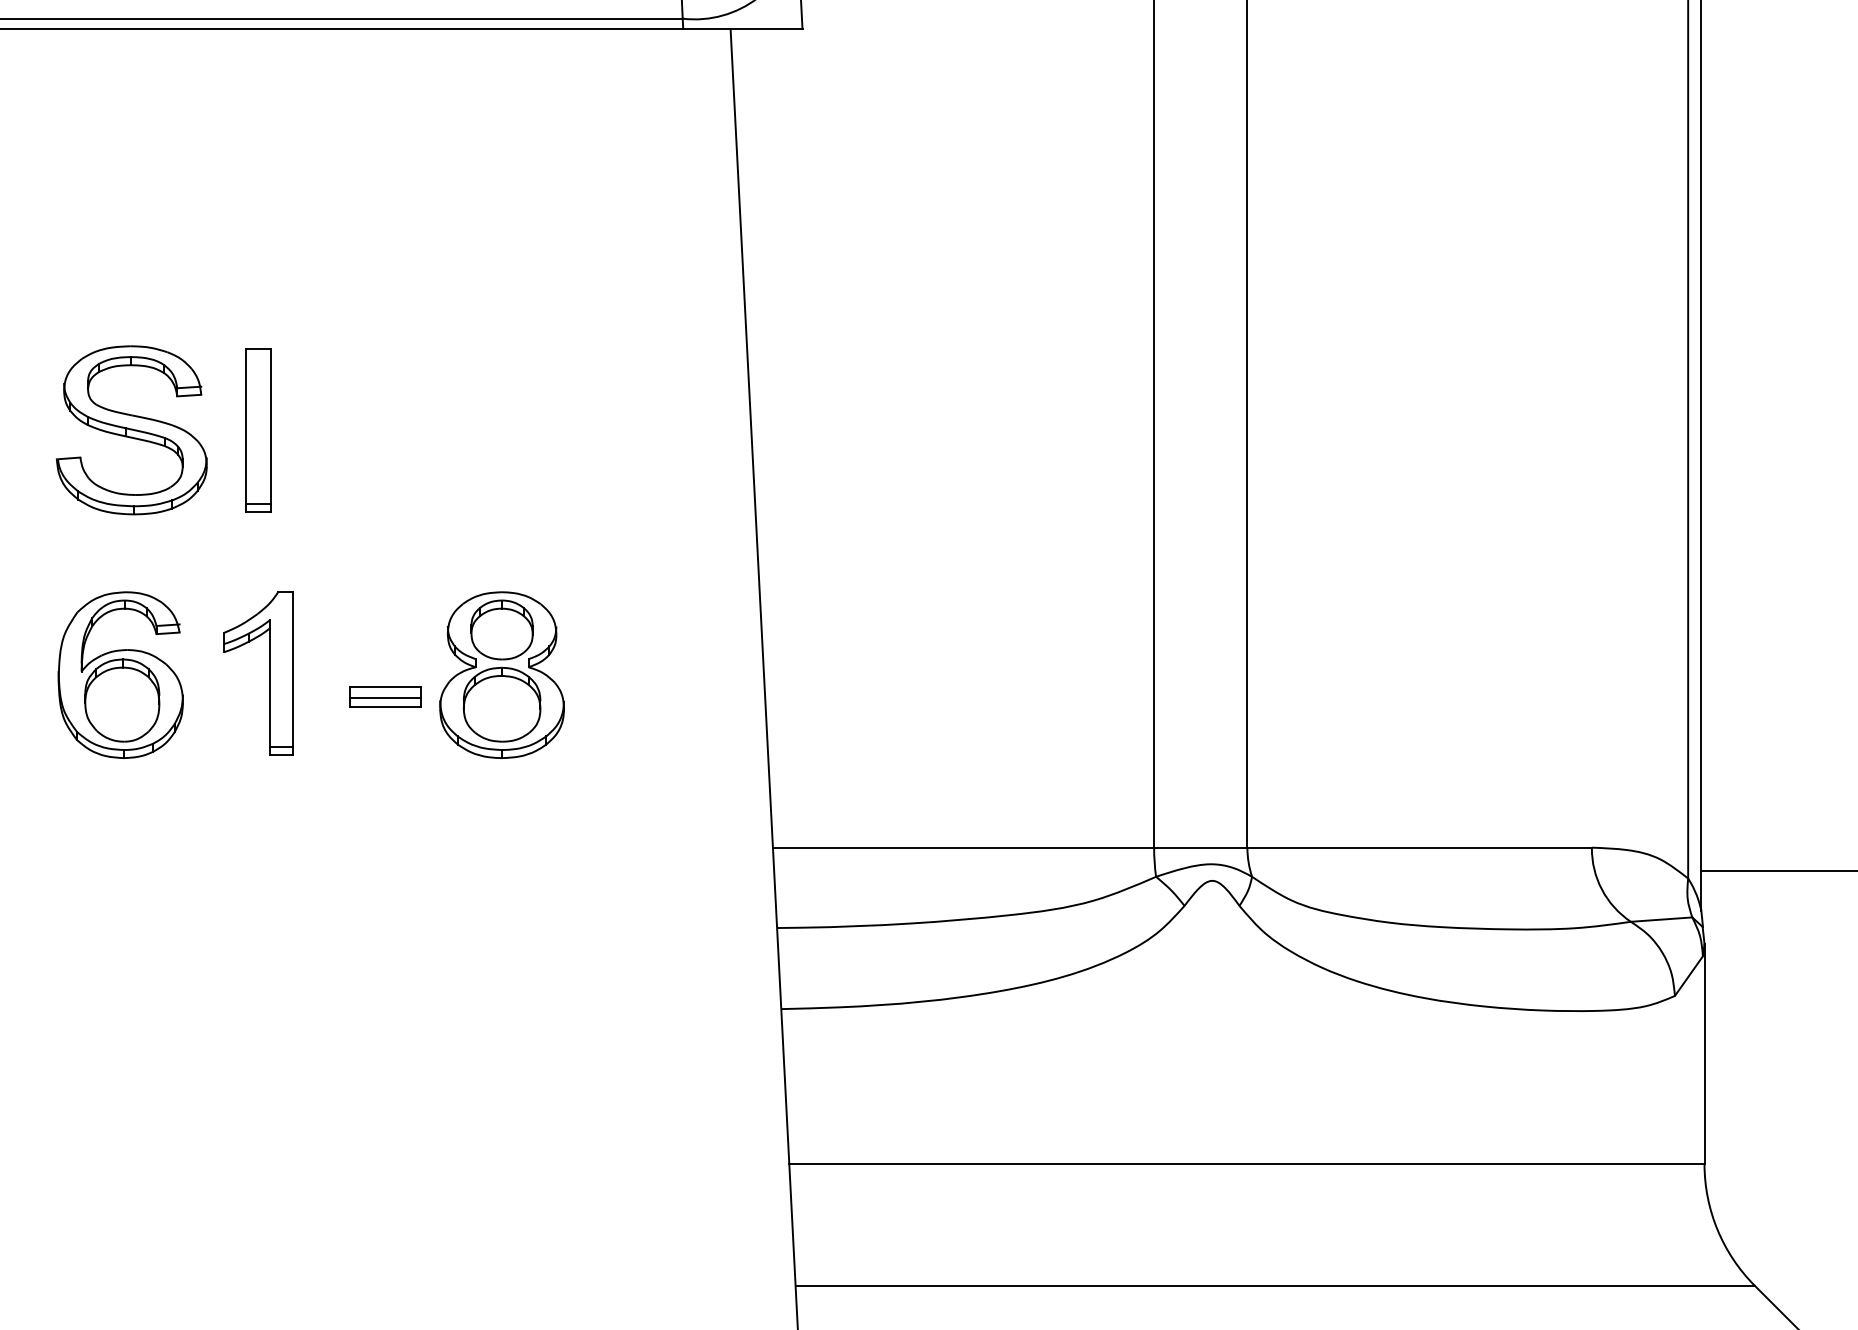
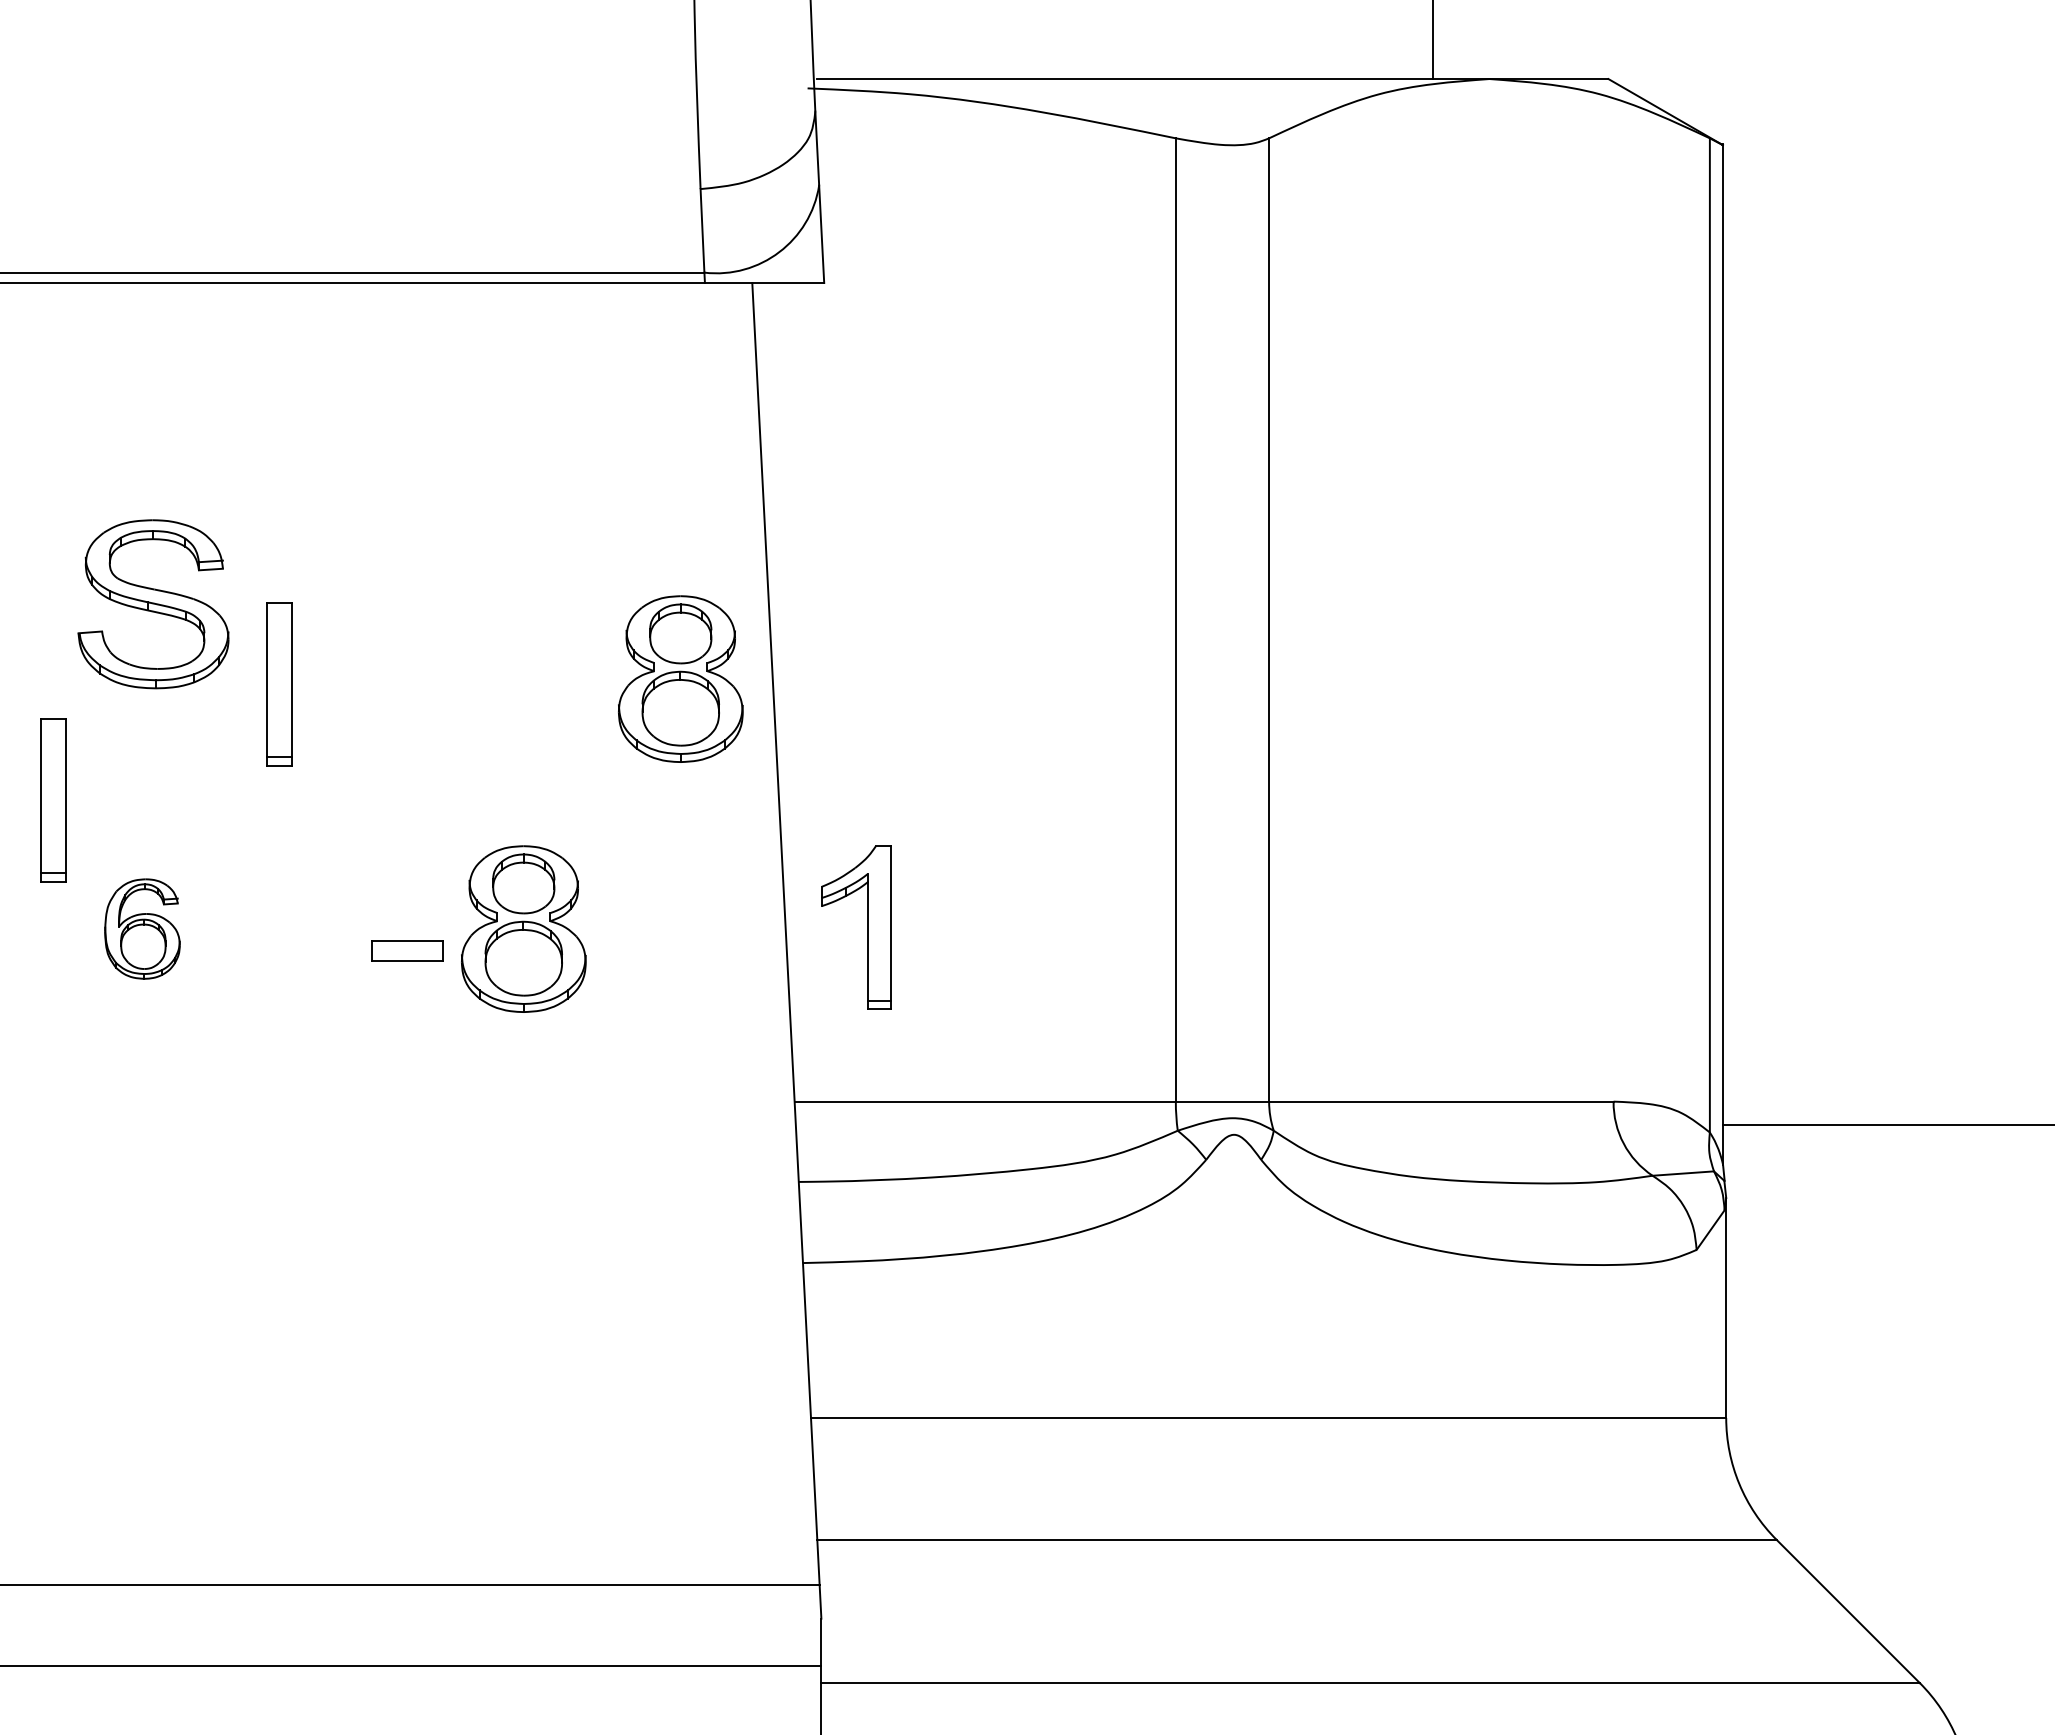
part: (658, 424) -> (680, 678), added
part: (131, 430) -> (153, 604), moved
part: (31, 546) -> (53, 800), added
part: (269, 673) -> (867, 927), moved
part: (120, 674) -> (142, 928), size x0.6
line: (385, 698) -> (407, 952), removed

